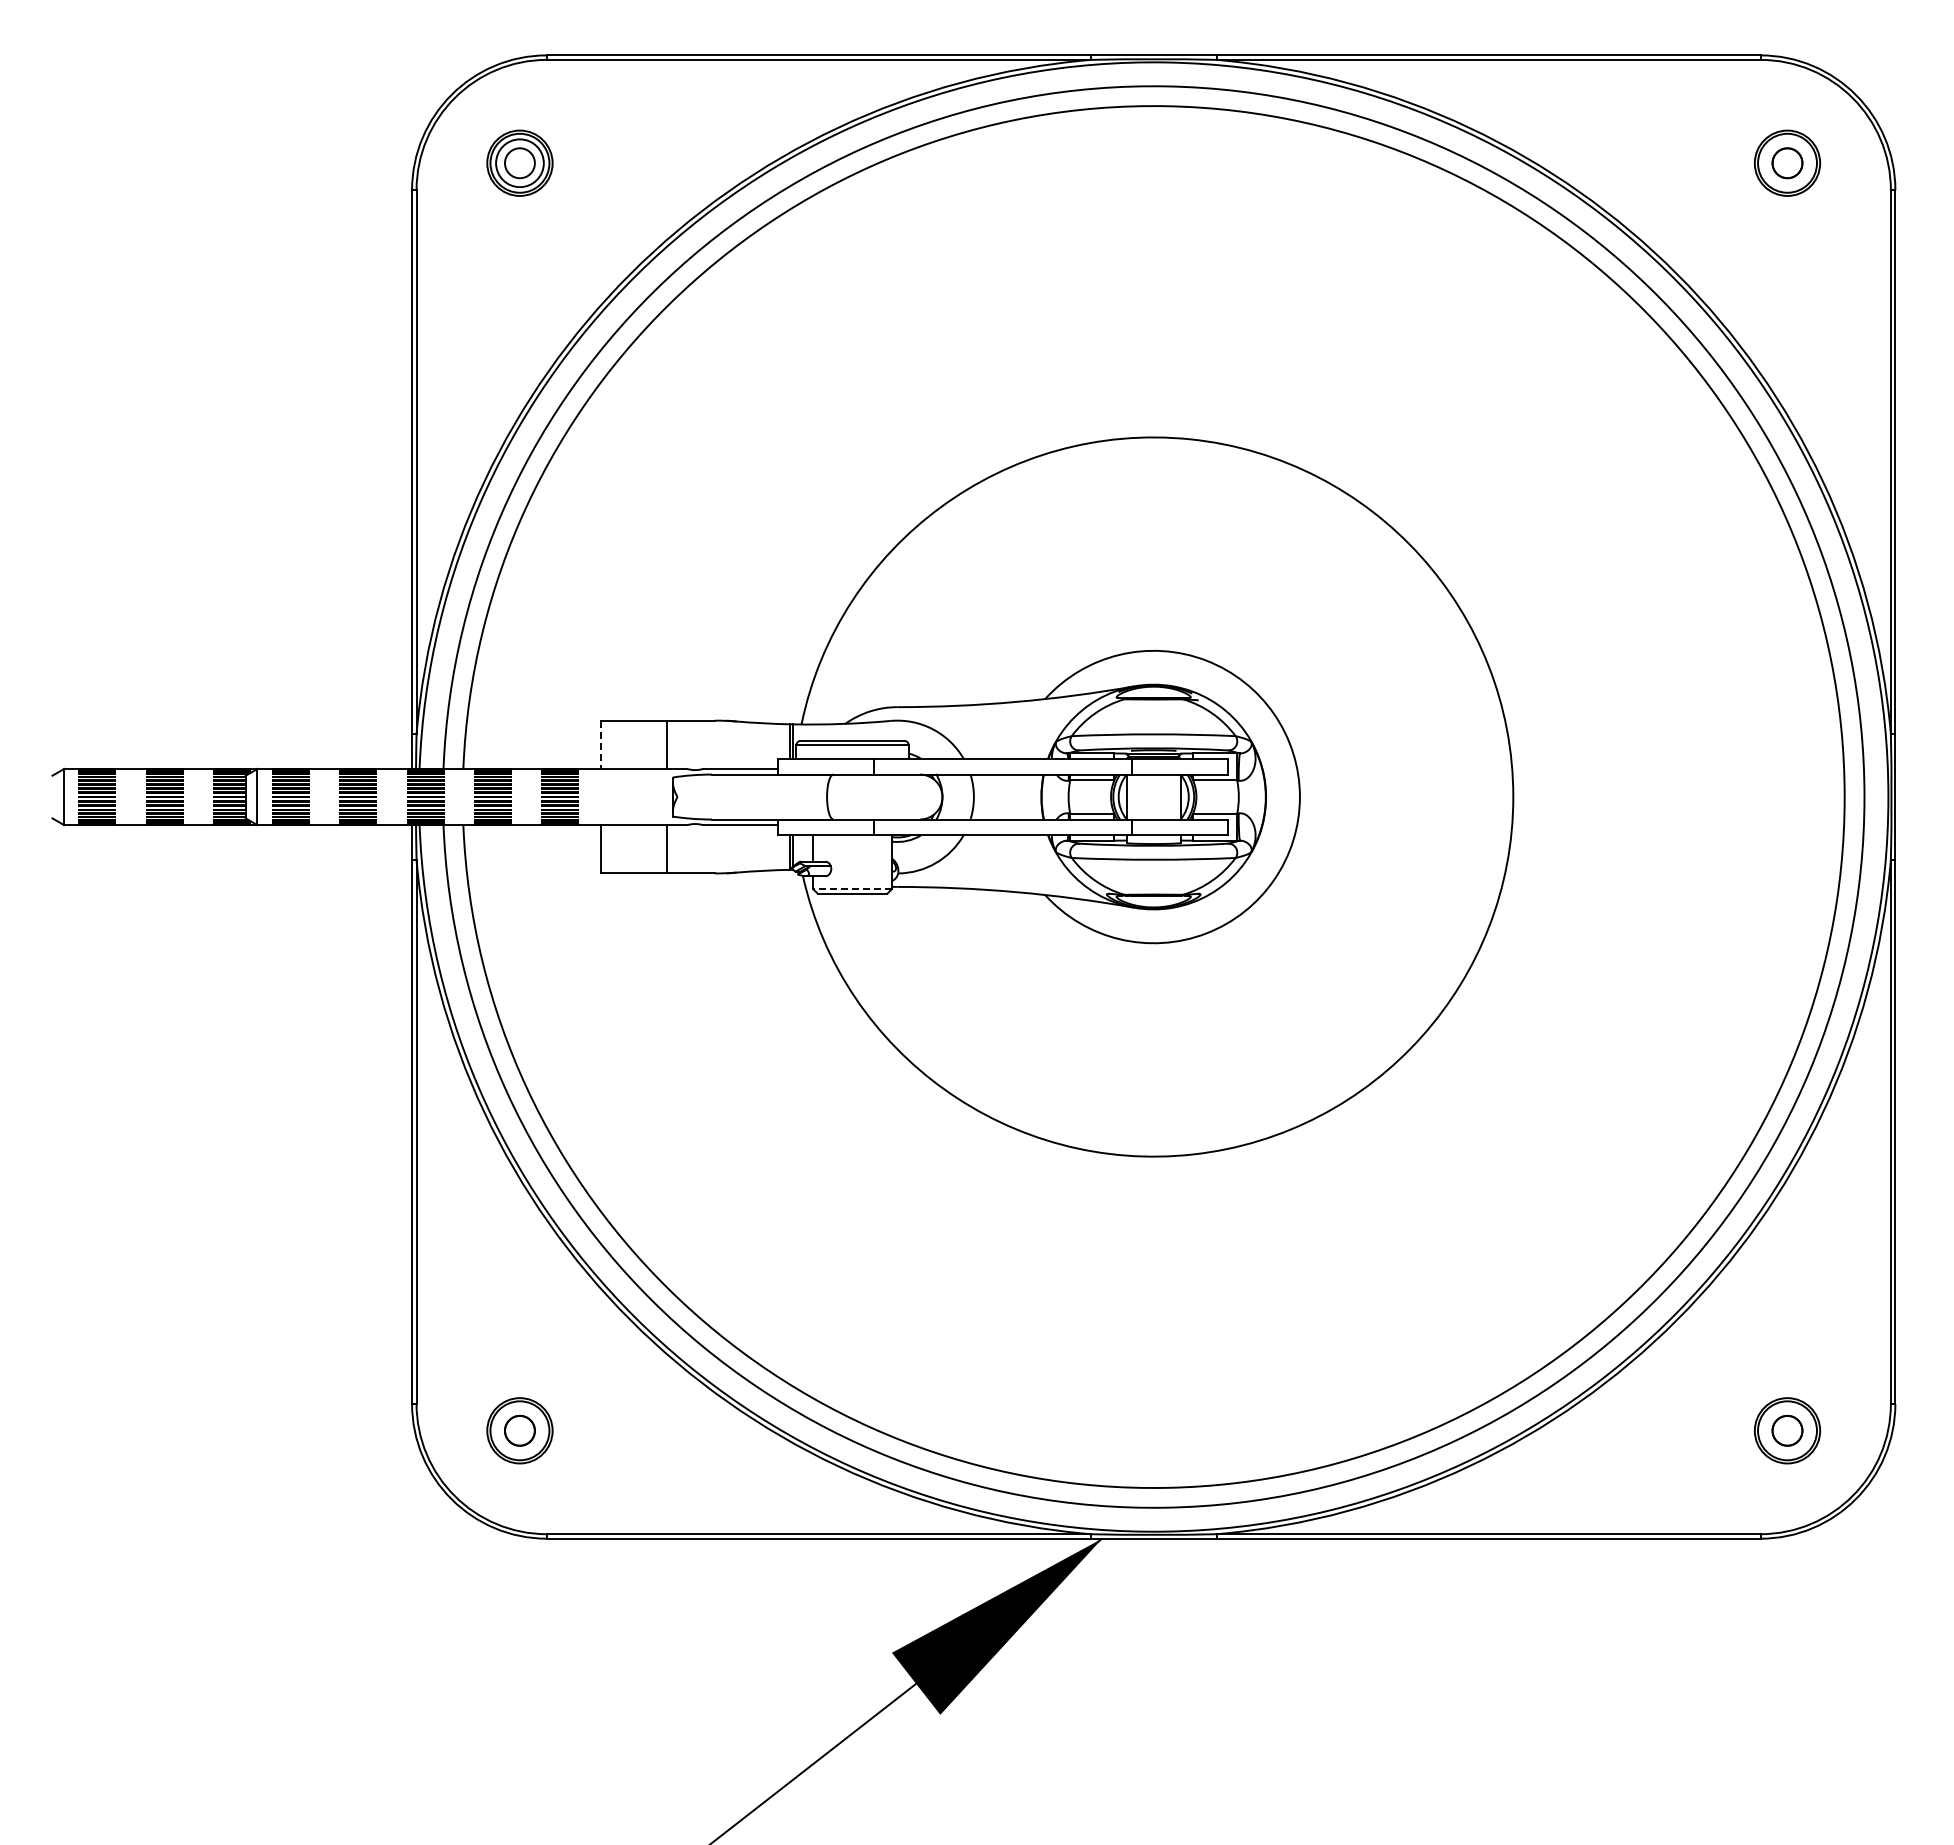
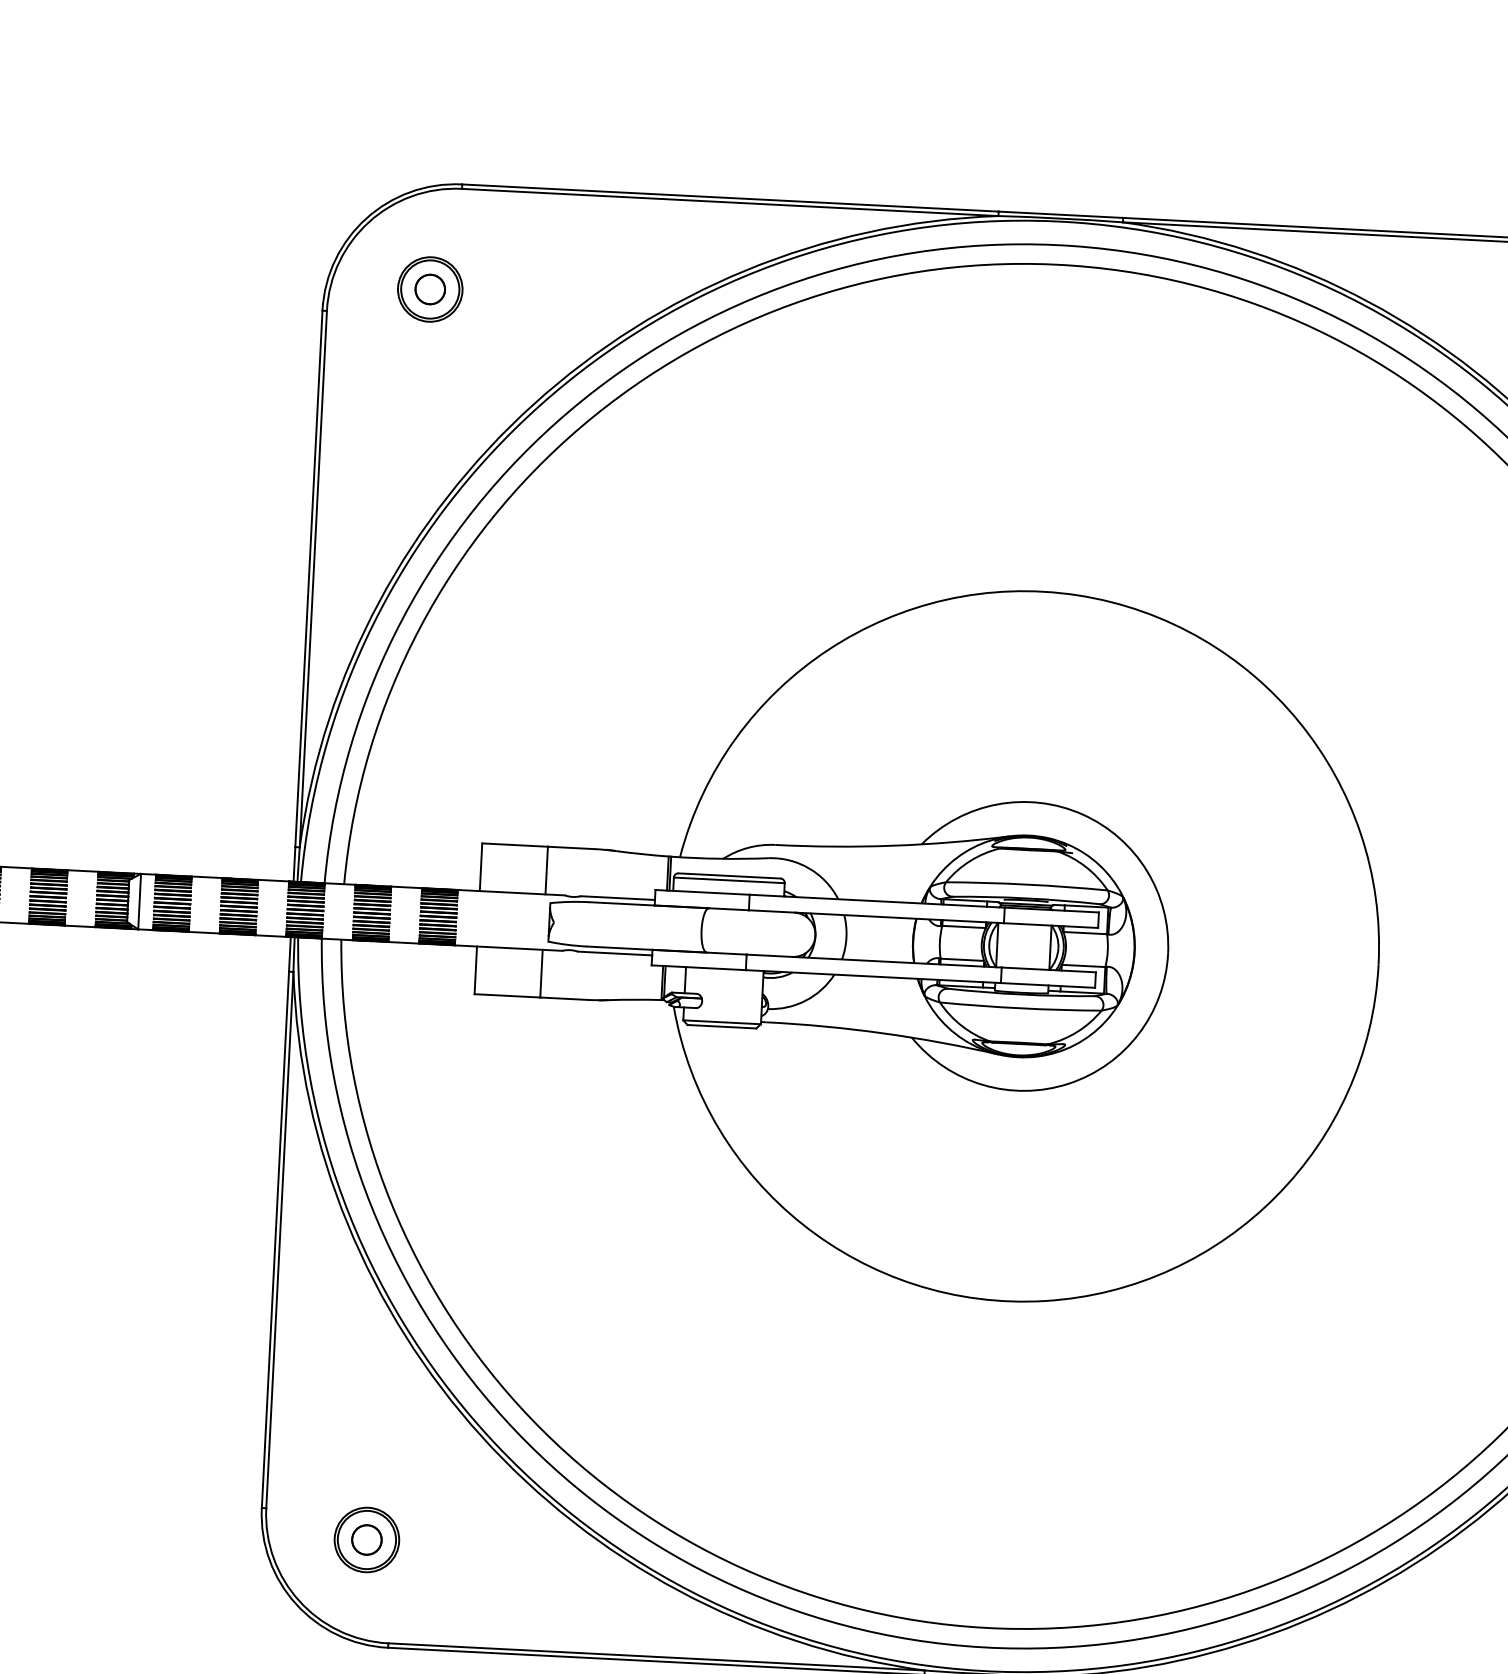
circle: (519, 163) -> (429, 289), size x0.62
line: (600, 745) -> (480, 867), dashed -> solid
line: (852, 889) -> (722, 1022), dashed -> solid

